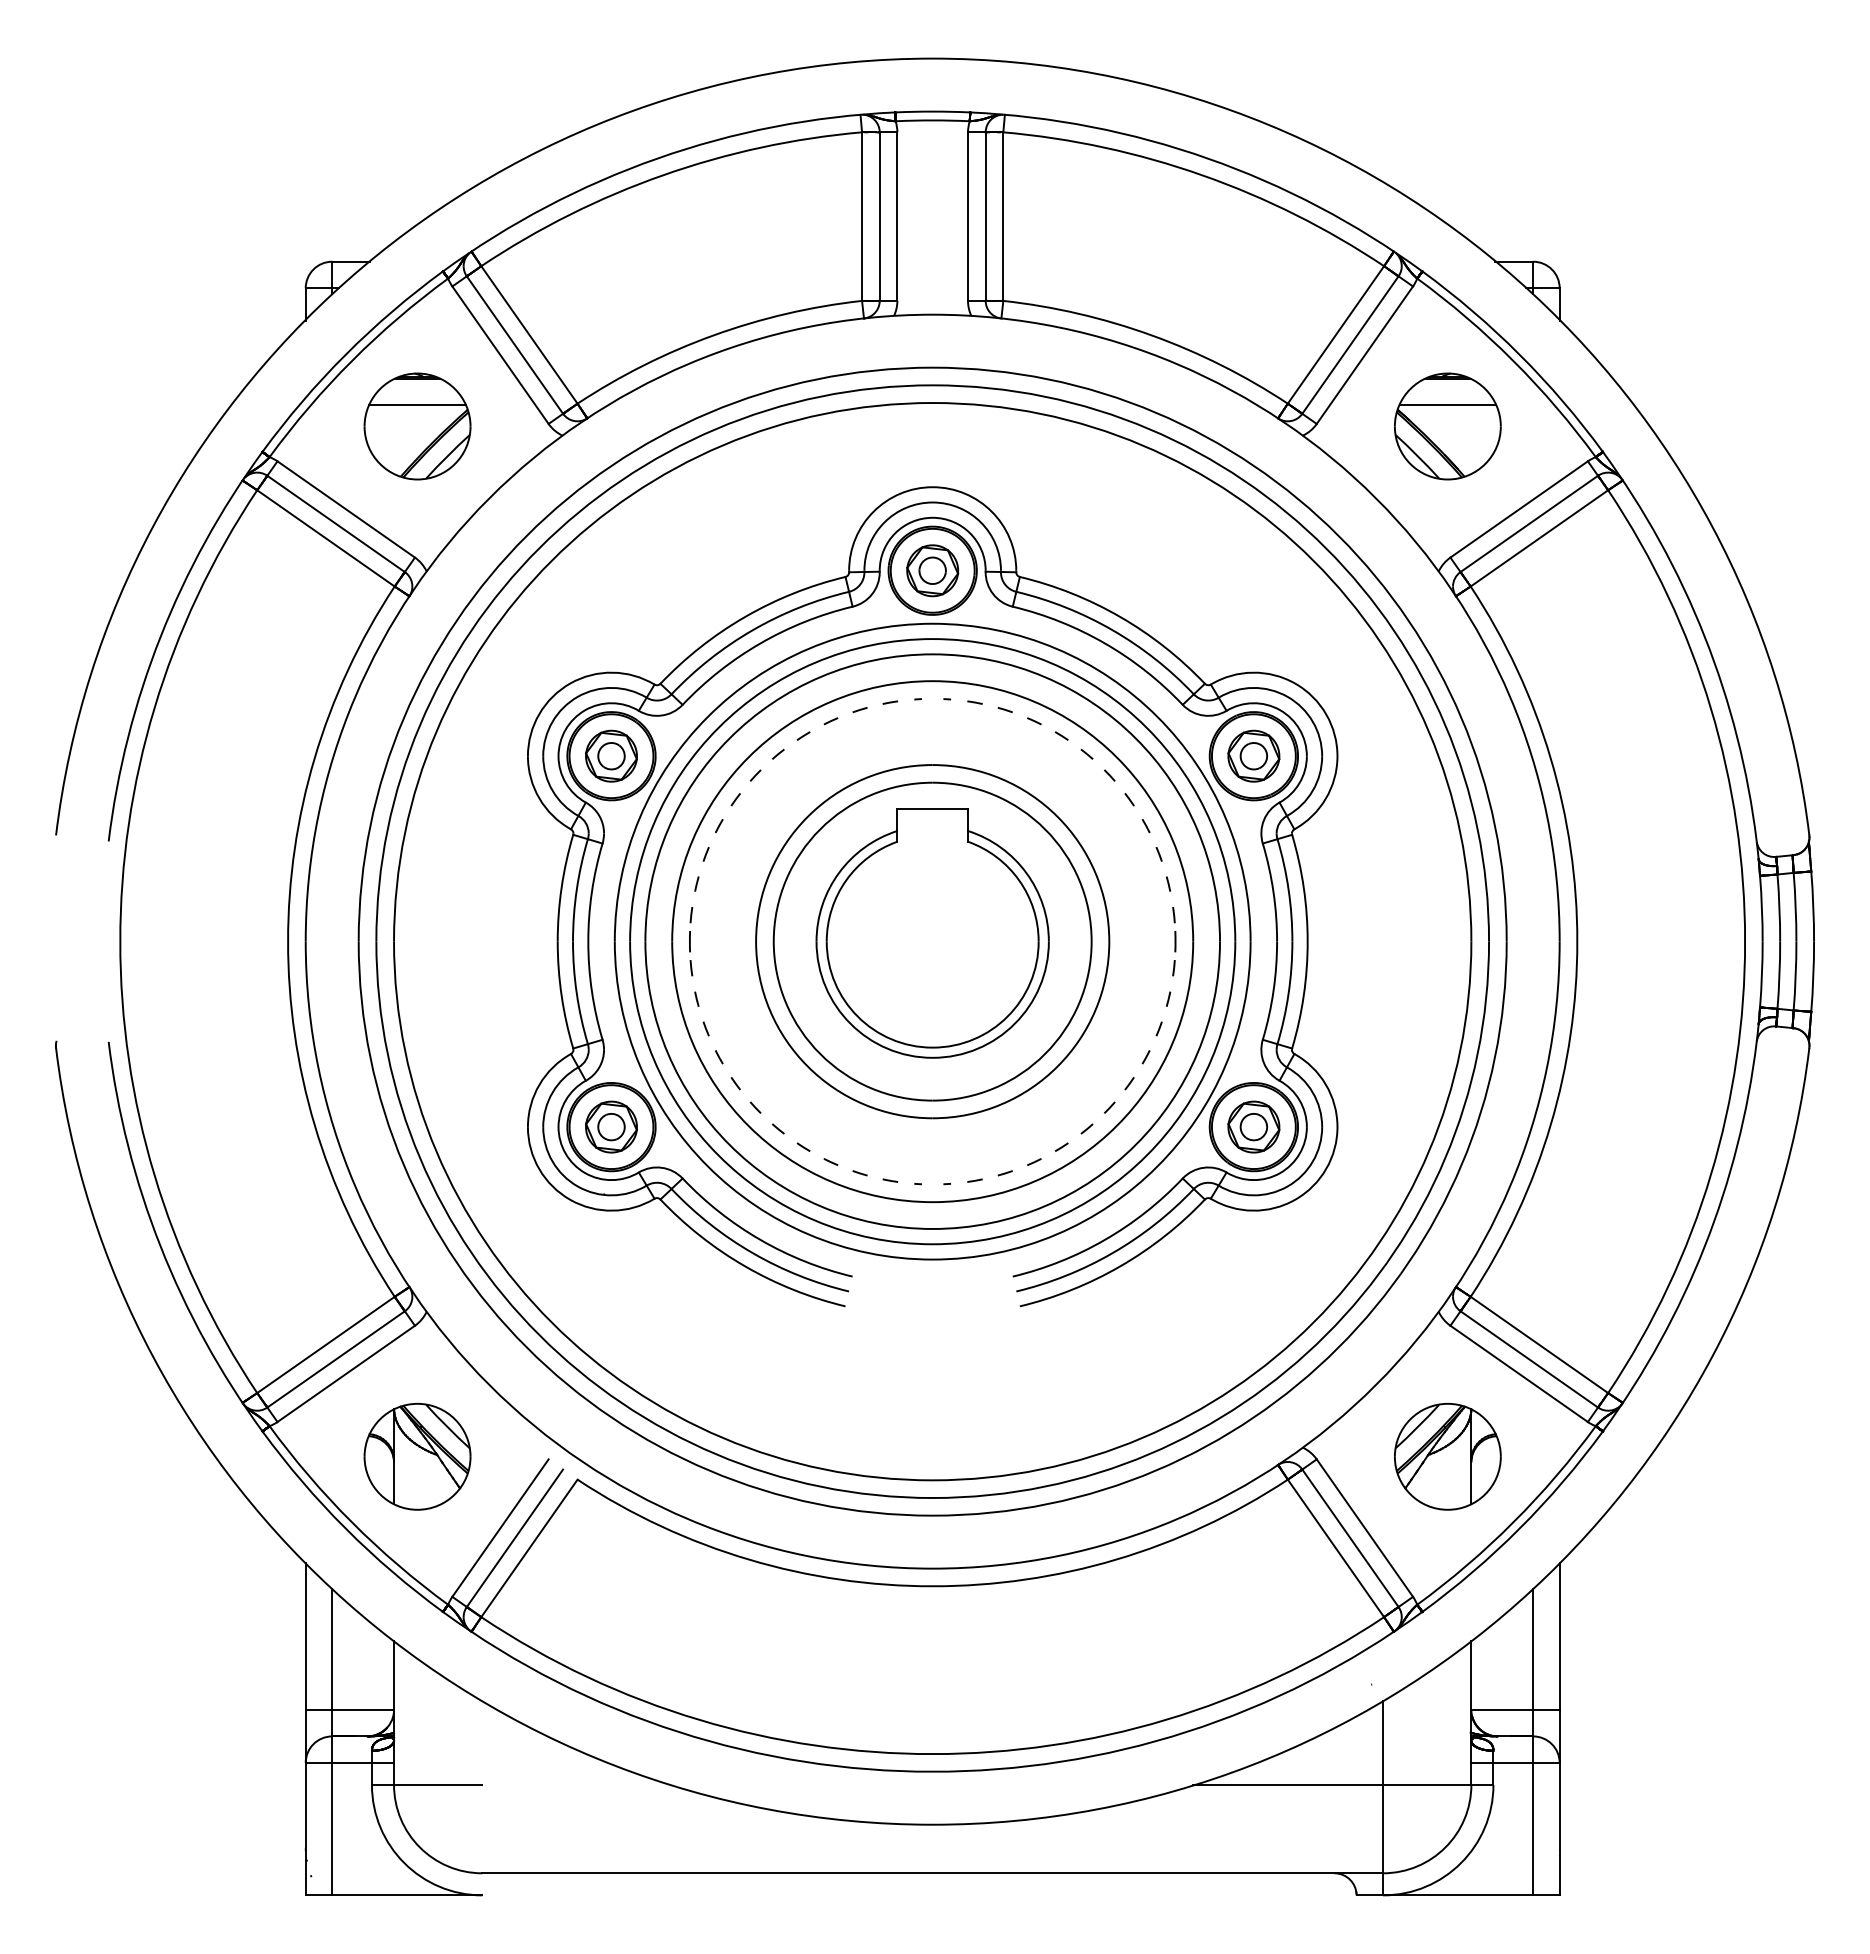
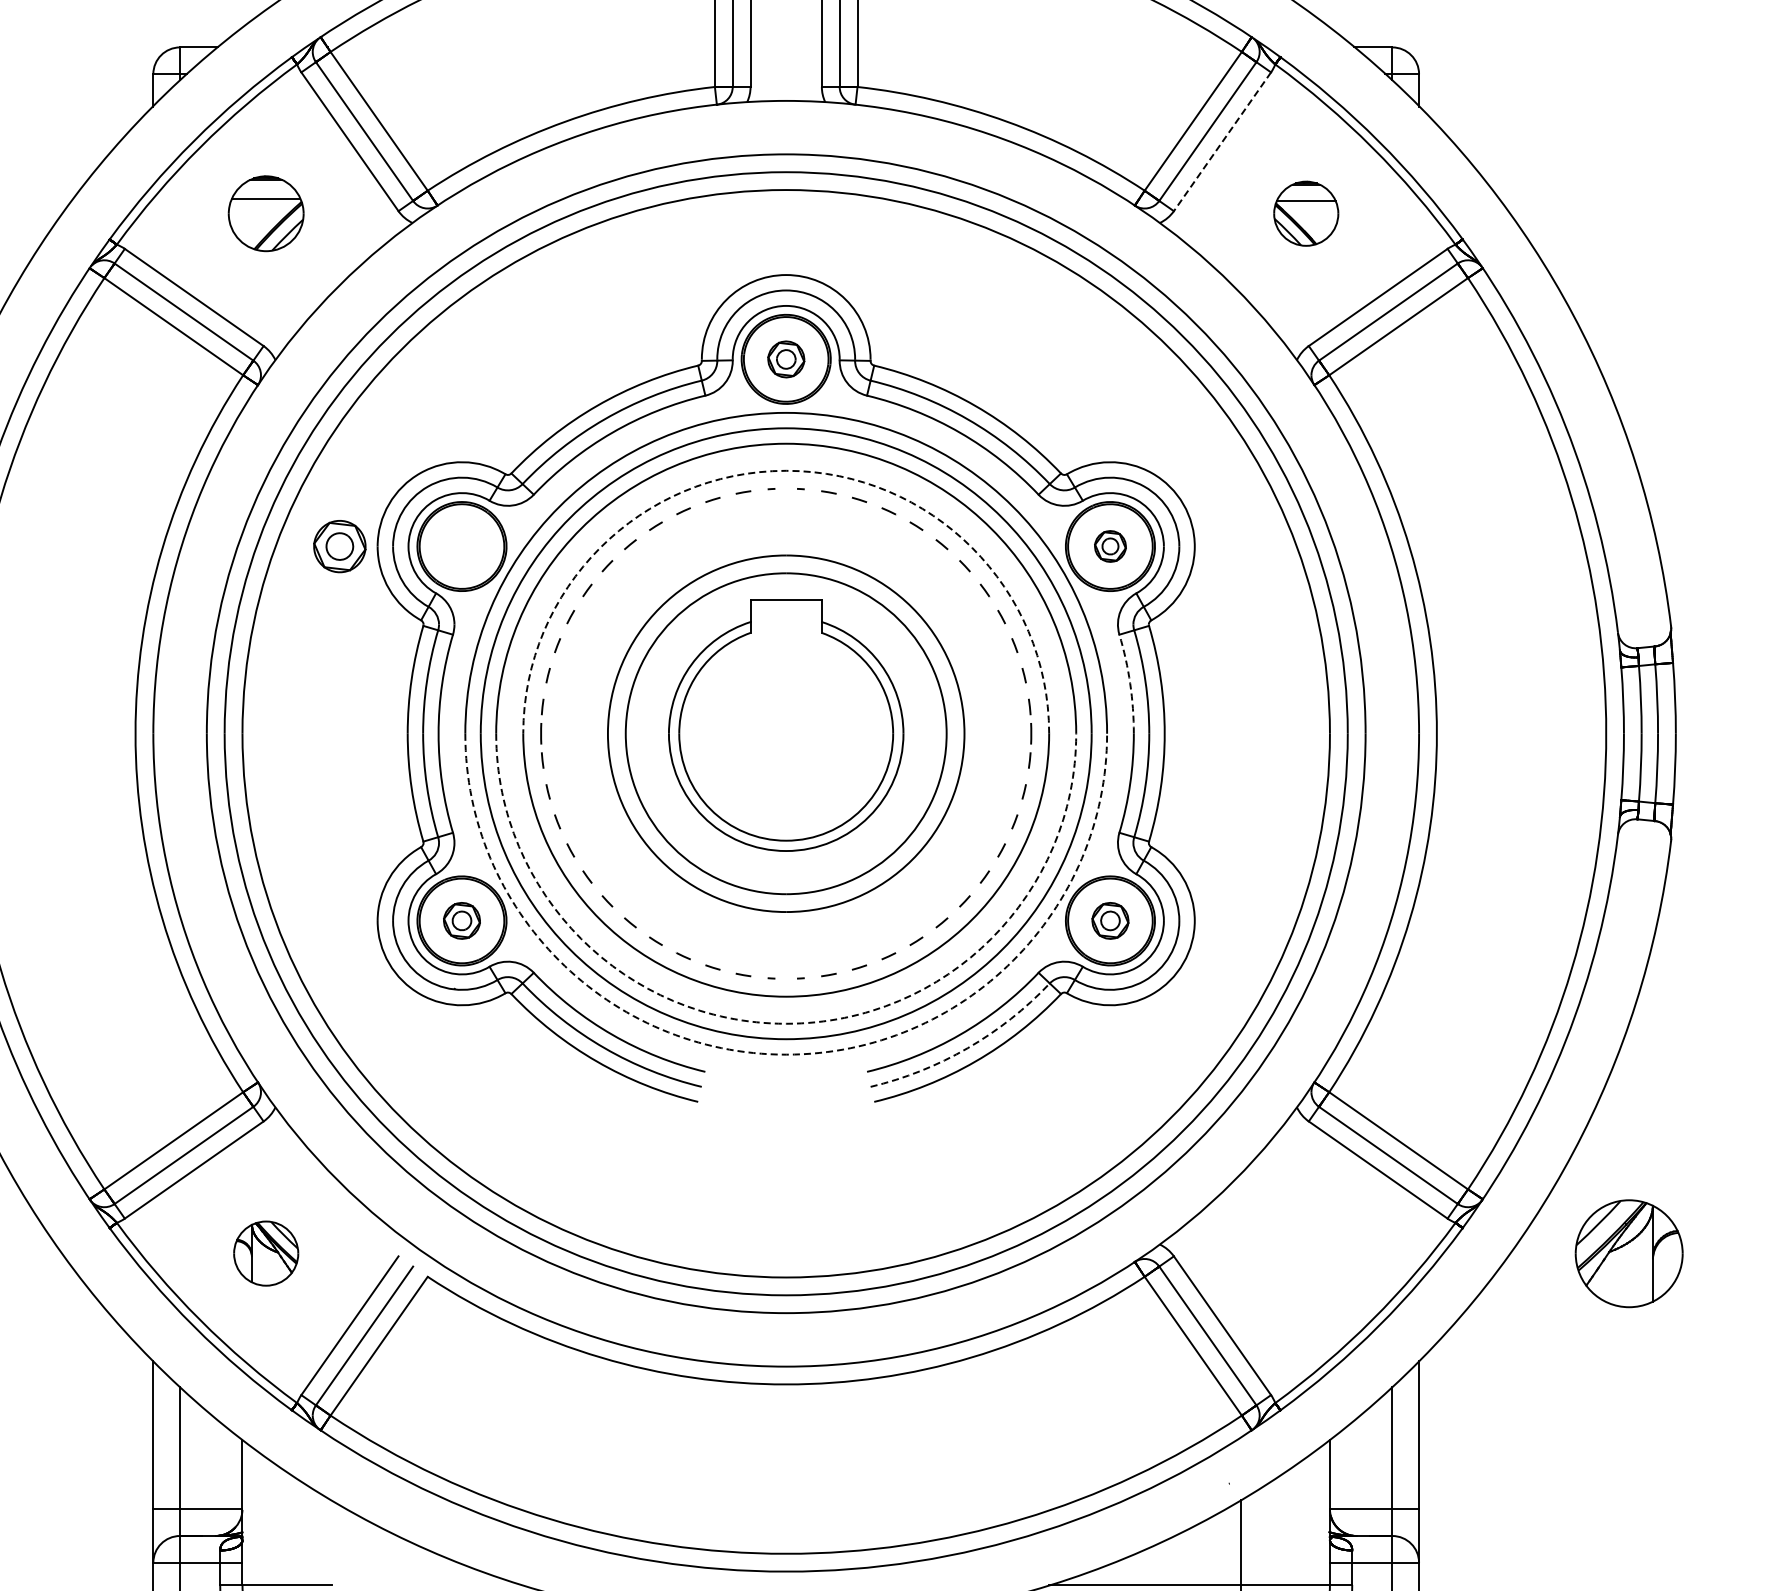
line: (1364, 355) -> (1222, 142), solid -> dashed
part: (417, 426) -> (266, 213), size x0.7
part: (1447, 426) -> (1305, 213), size x0.6
part: (932, 570) -> (786, 359), size x0.7
arc: (932, 681) -> (786, 471), solid -> dashed
part: (611, 755) -> (339, 545), moved
part: (1253, 755) -> (1110, 545), size x0.6
arc: (1273, 892) -> (1130, 684), solid -> dashed
part: (611, 1126) -> (461, 920), size x0.7
part: (1253, 1126) -> (1110, 920), size x0.7
arc: (932, 1228) -> (786, 1023), solid -> dashed
arc: (1112, 1253) -> (967, 1048), solid -> dashed
arc: (932, 1259) -> (786, 1054), solid -> dashed
part: (417, 1456) -> (266, 1253), size x0.6
part: (1447, 1456) -> (1628, 1253), moved

